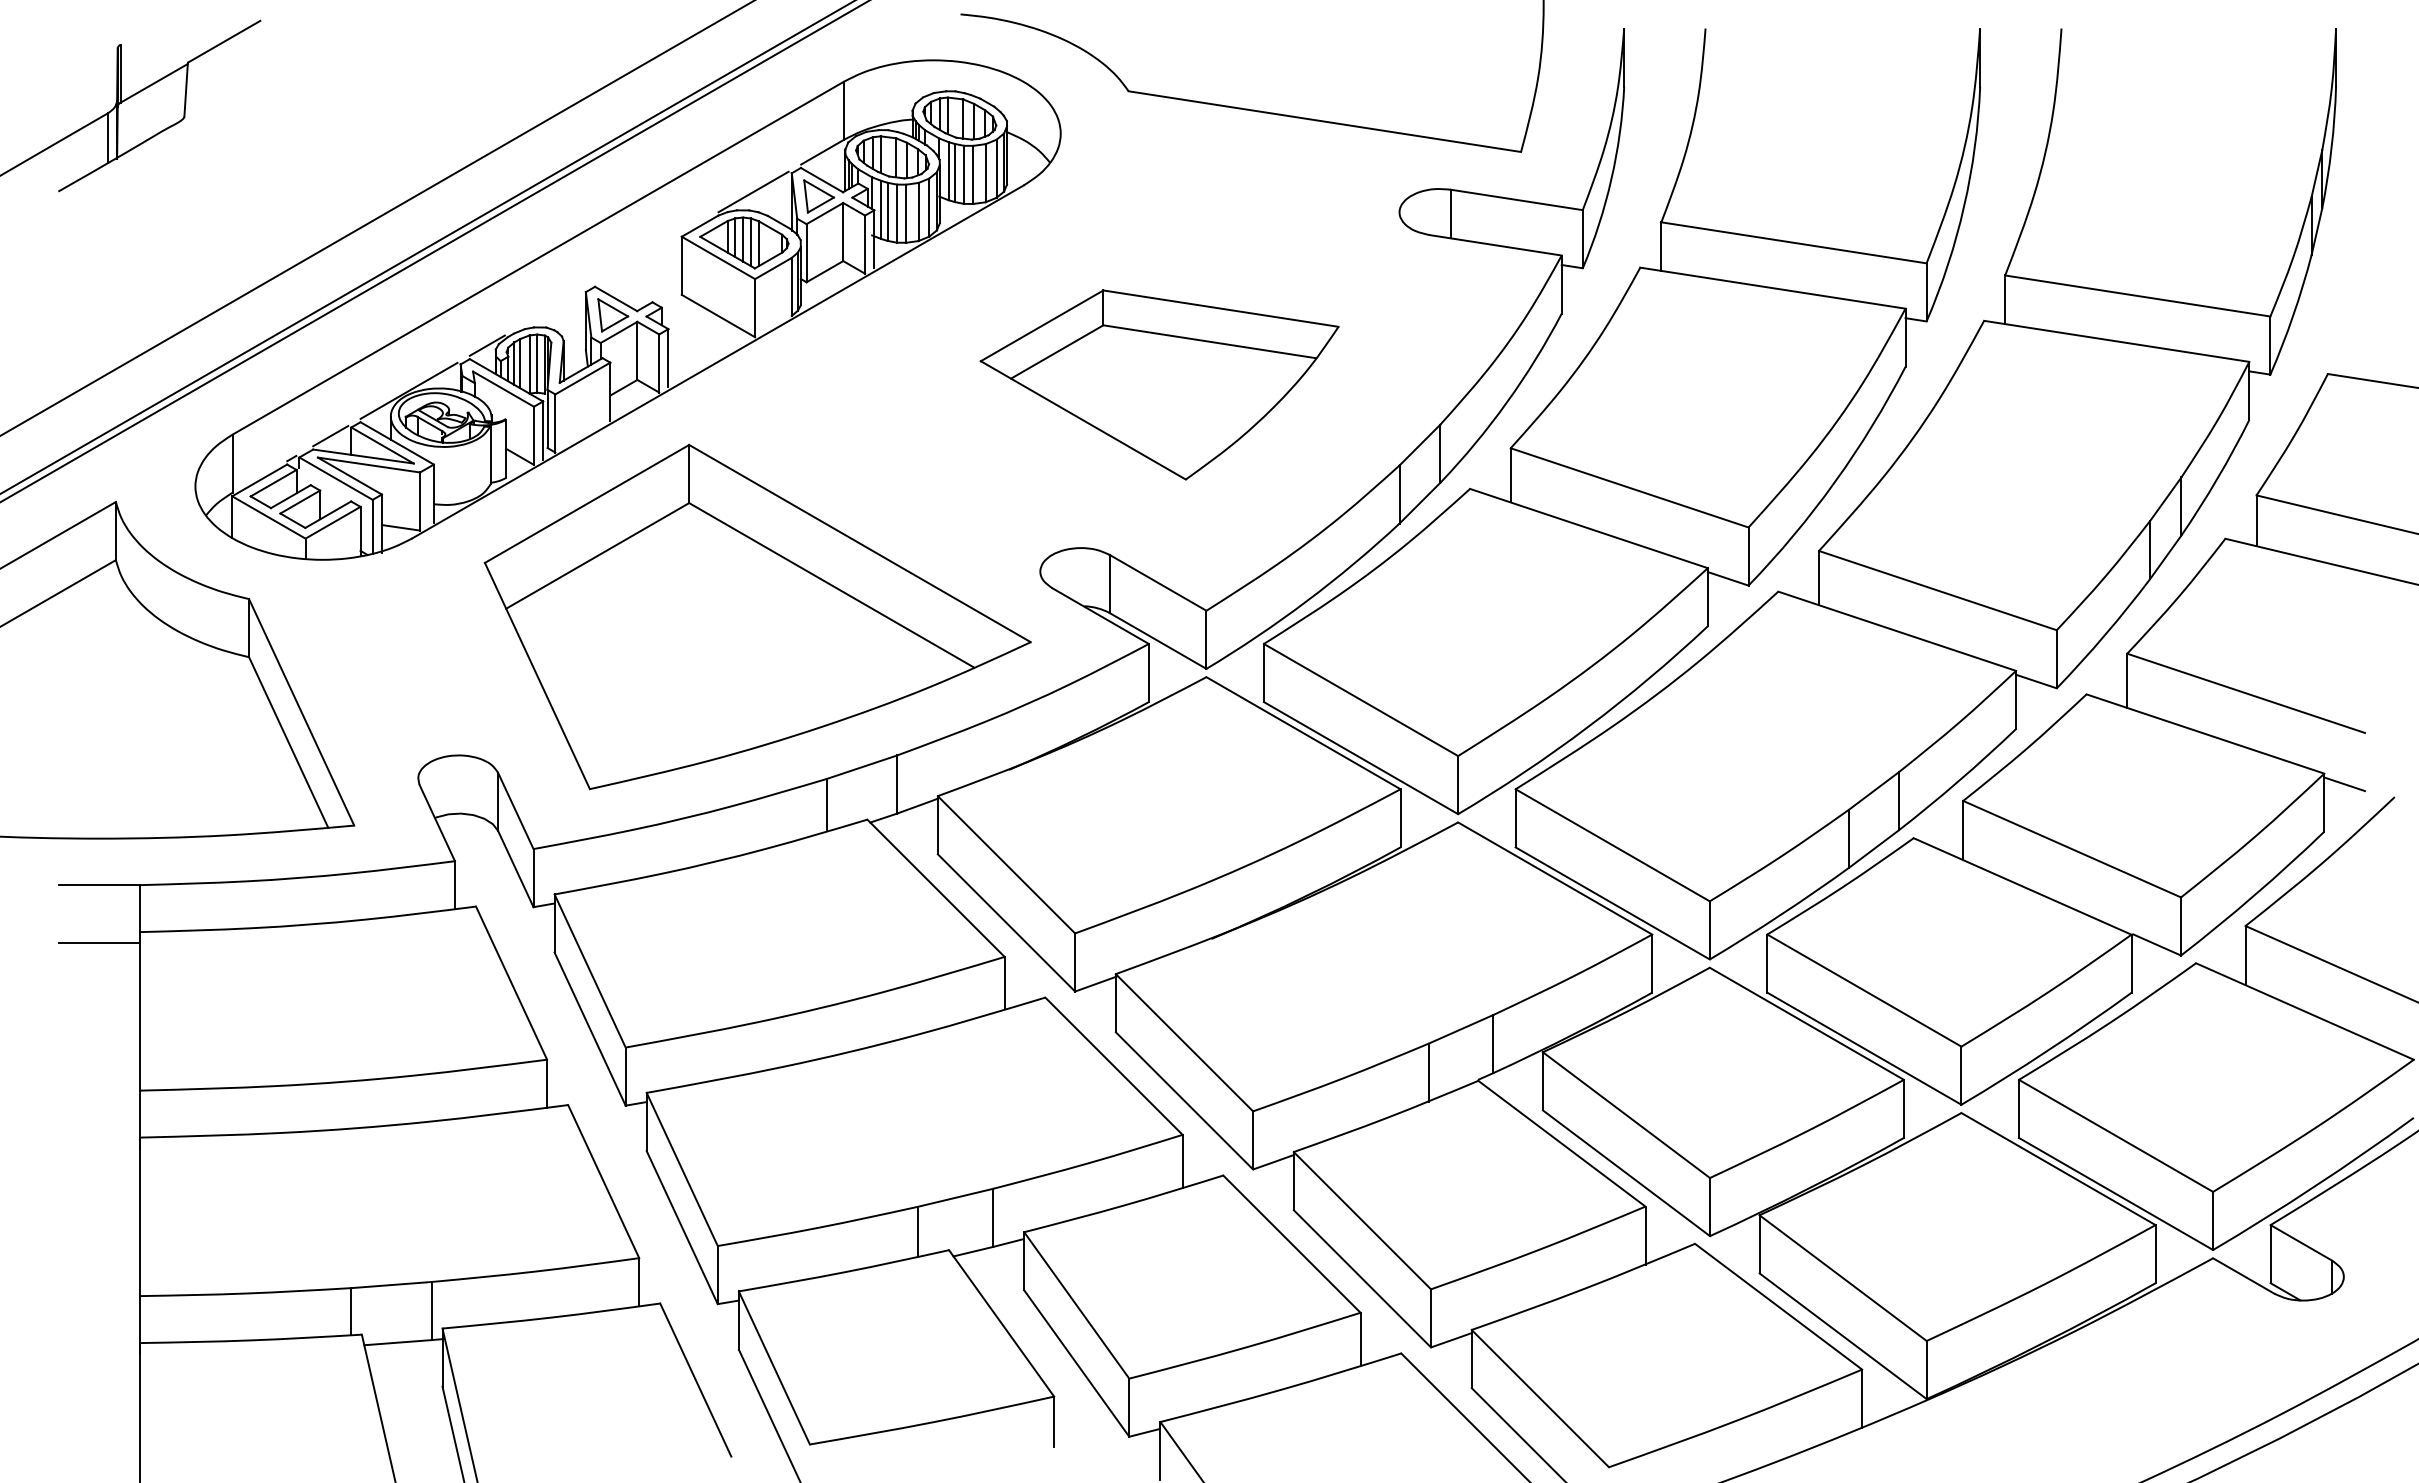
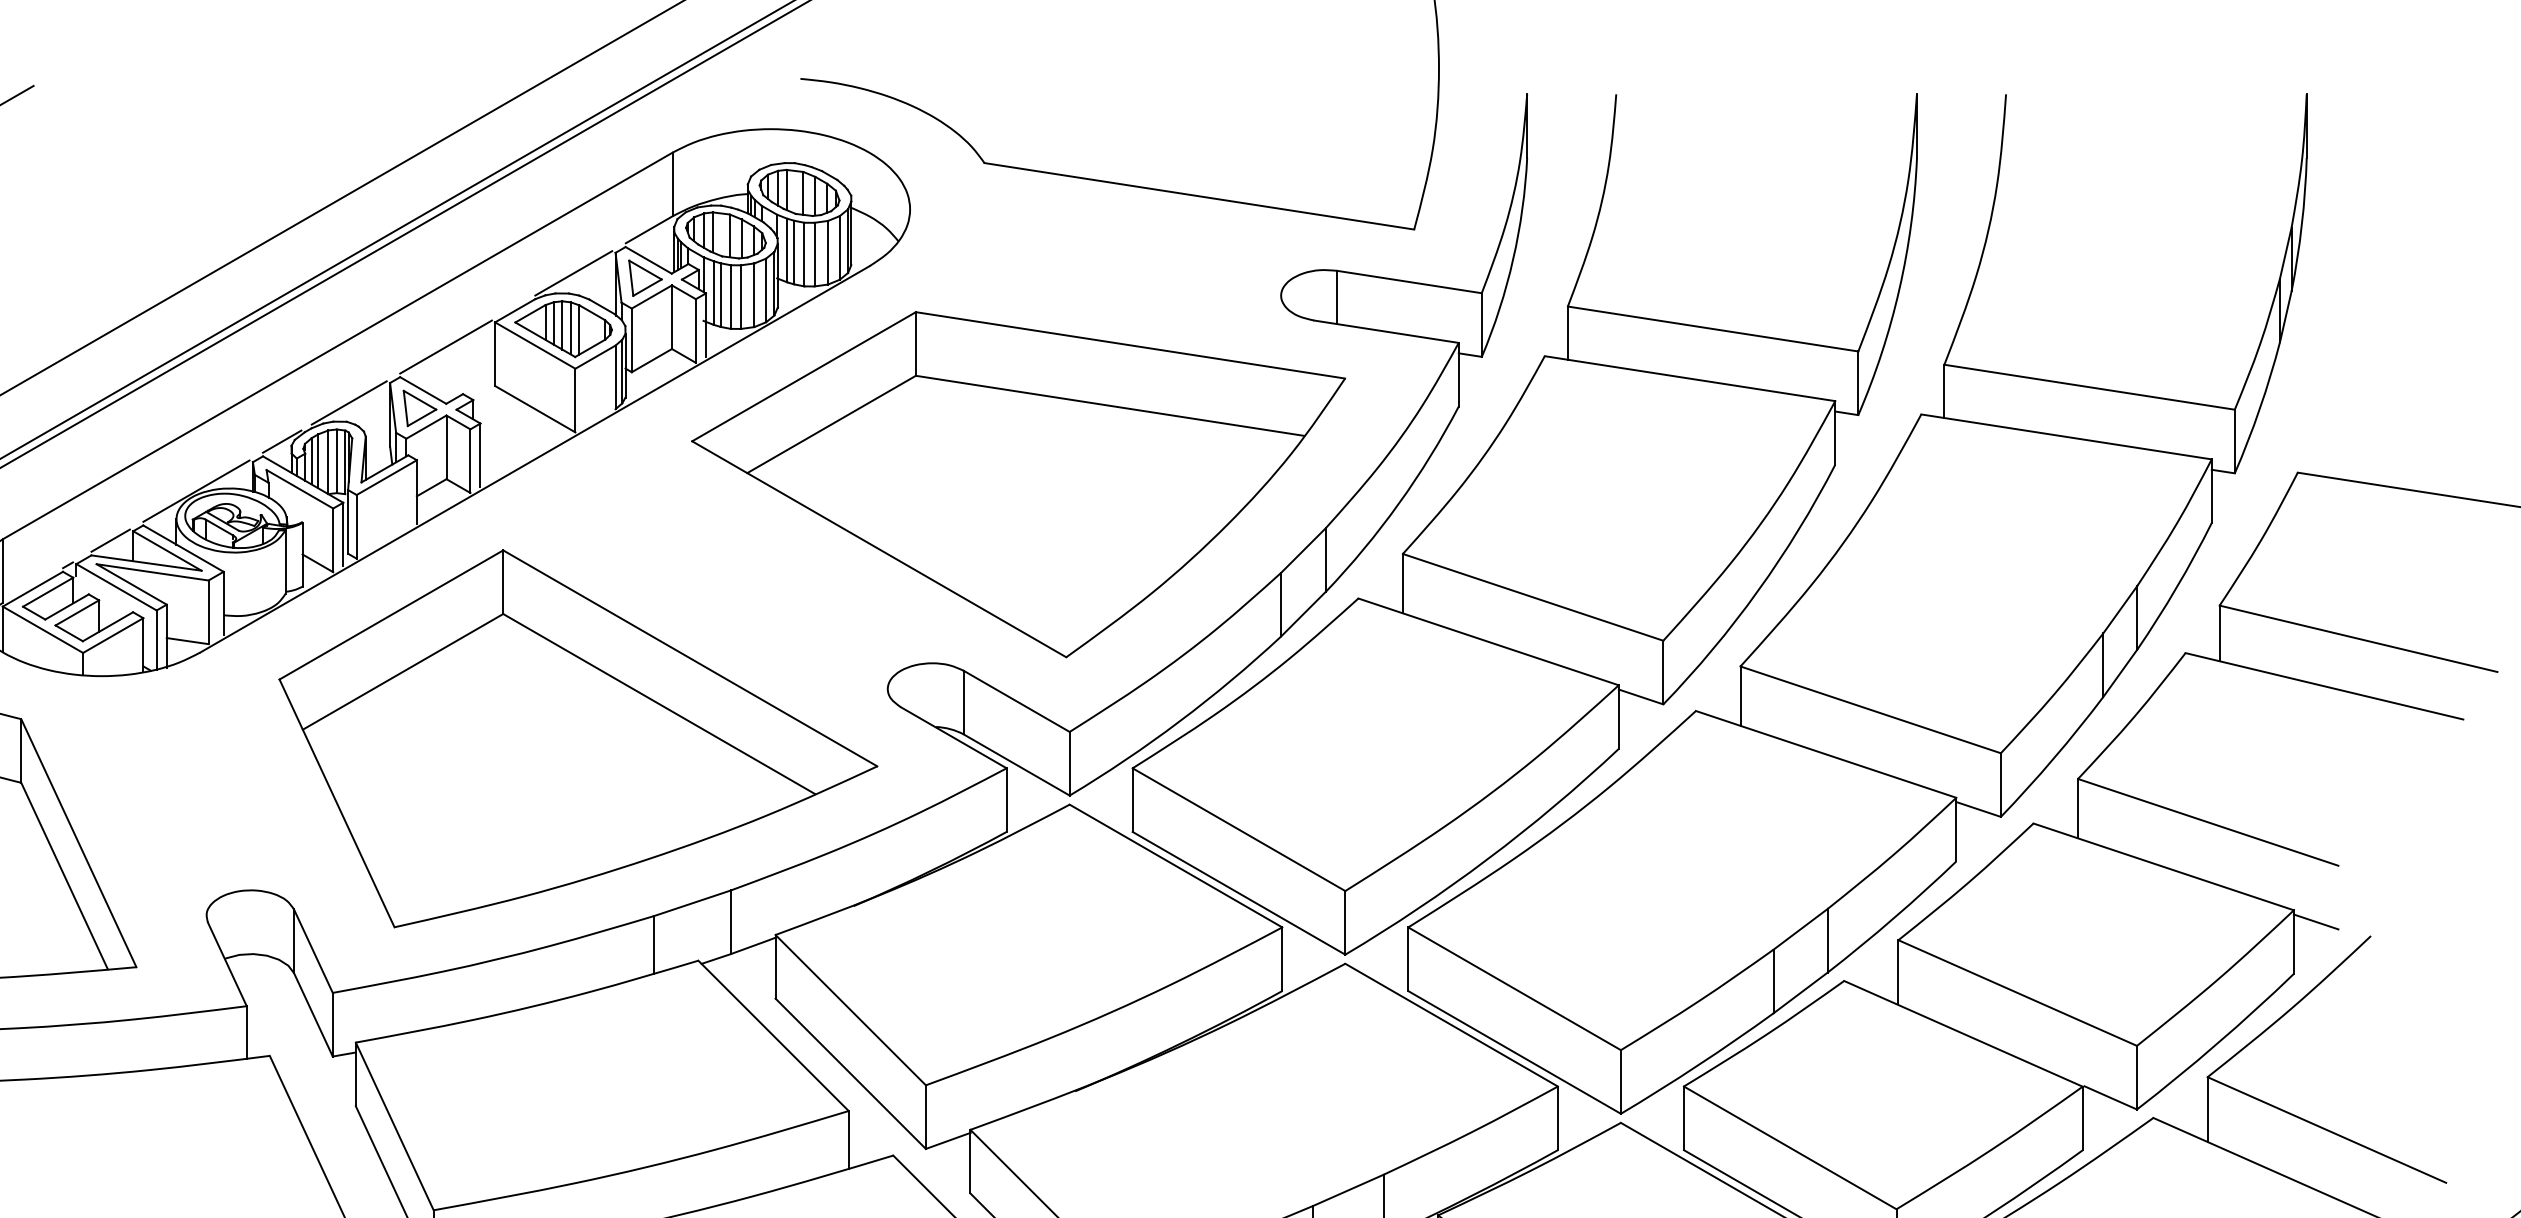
line: (636, 259) -> (445, 347), added
line: (548, 310) -> (349, 403), added
part: (1159, 384) -> (1018, 484), size x1.67

